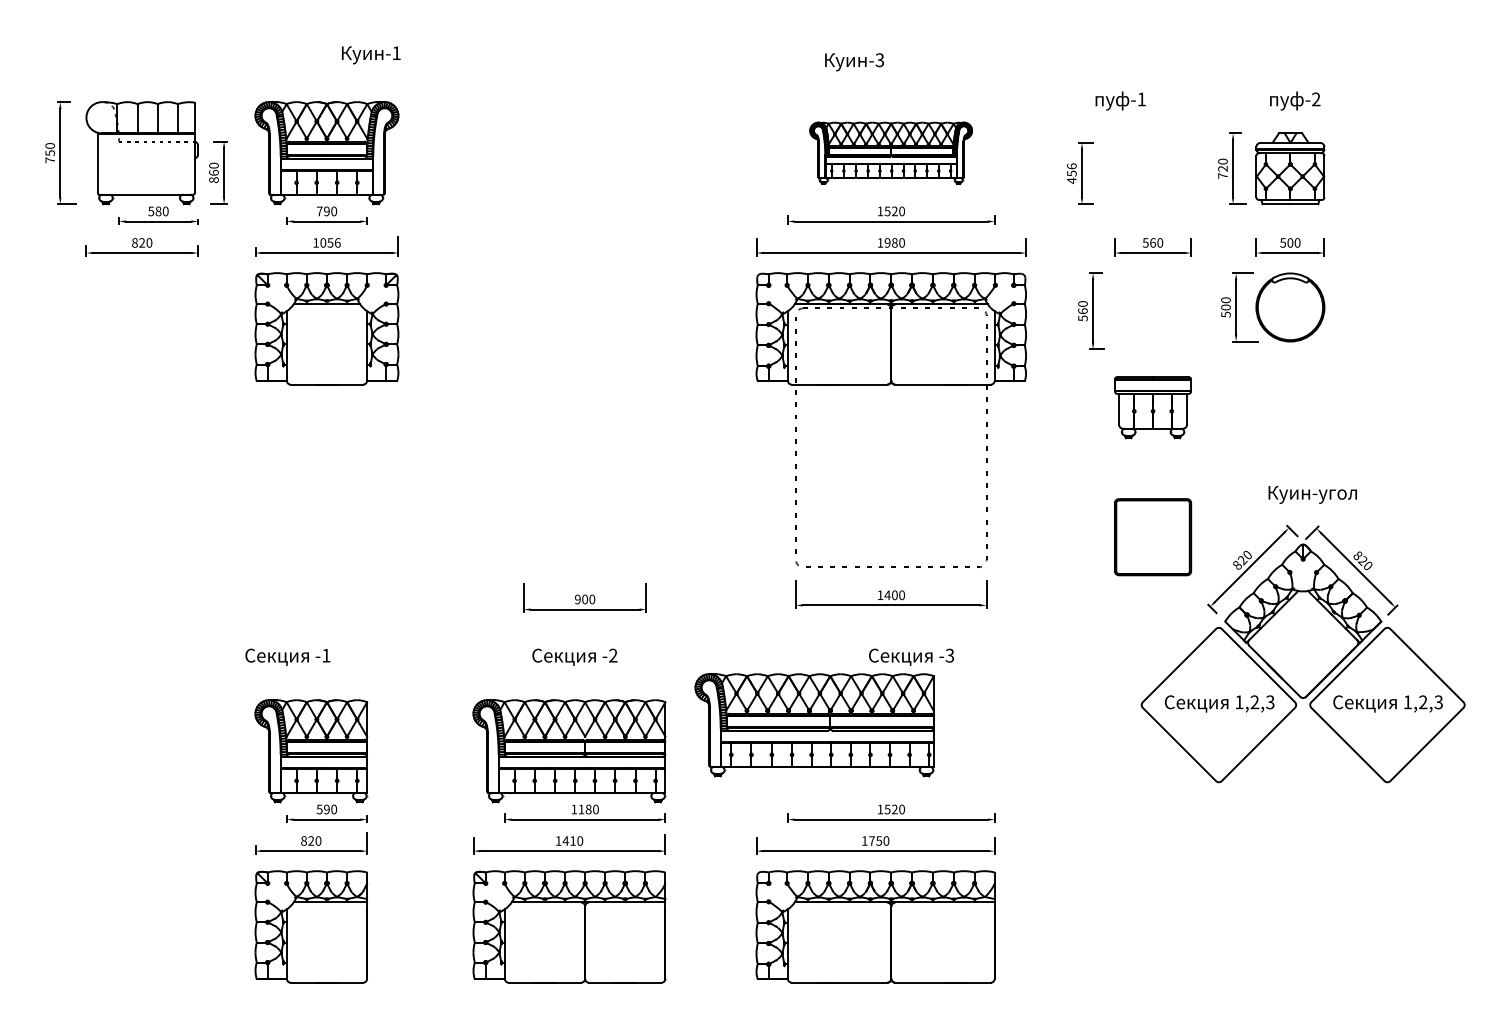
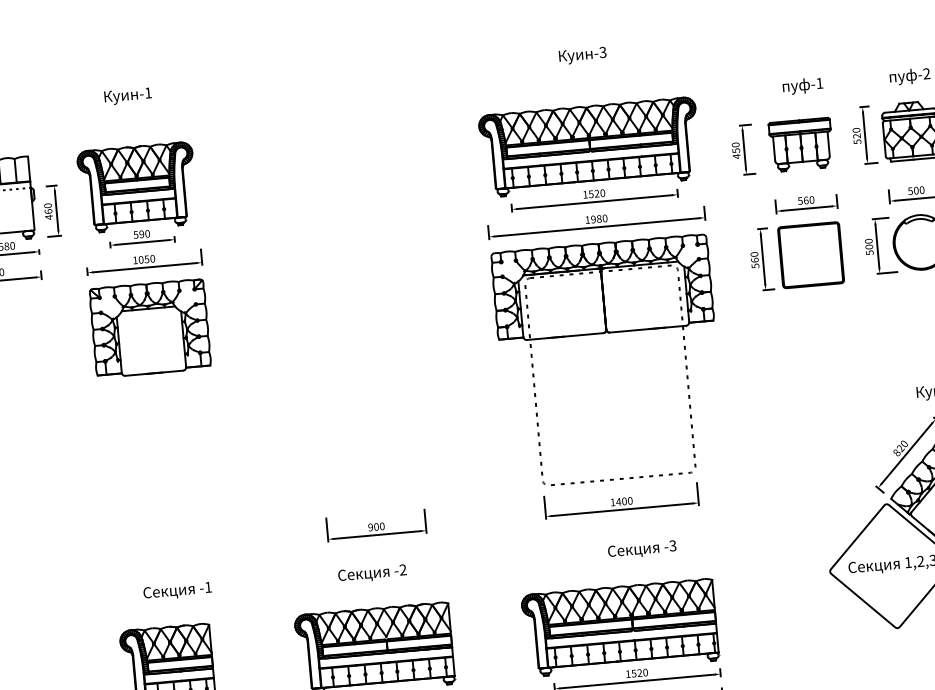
text: (371, 55) -> (128, 96), moved
text: (854, 62) -> (582, 56), moved
text: (1120, 100) -> (802, 85), moved
part: (890, 153) -> (589, 147), size x1.67
text: (1071, 166) -> (735, 145), 456 -> 450
text: (1222, 176) -> (857, 142), 720 -> 520
text: (213, 180) -> (48, 217), 860 -> 460
text: (319, 211) -> (135, 234), 790 -> 590
text: (337, 242) -> (152, 258), 1056 -> 1050
part: (1152, 407) -> (800, 144), moved
part: (1153, 537) -> (811, 255), moved
text: (287, 656) -> (177, 590), moved
part: (814, 725) -> (620, 628), moved

